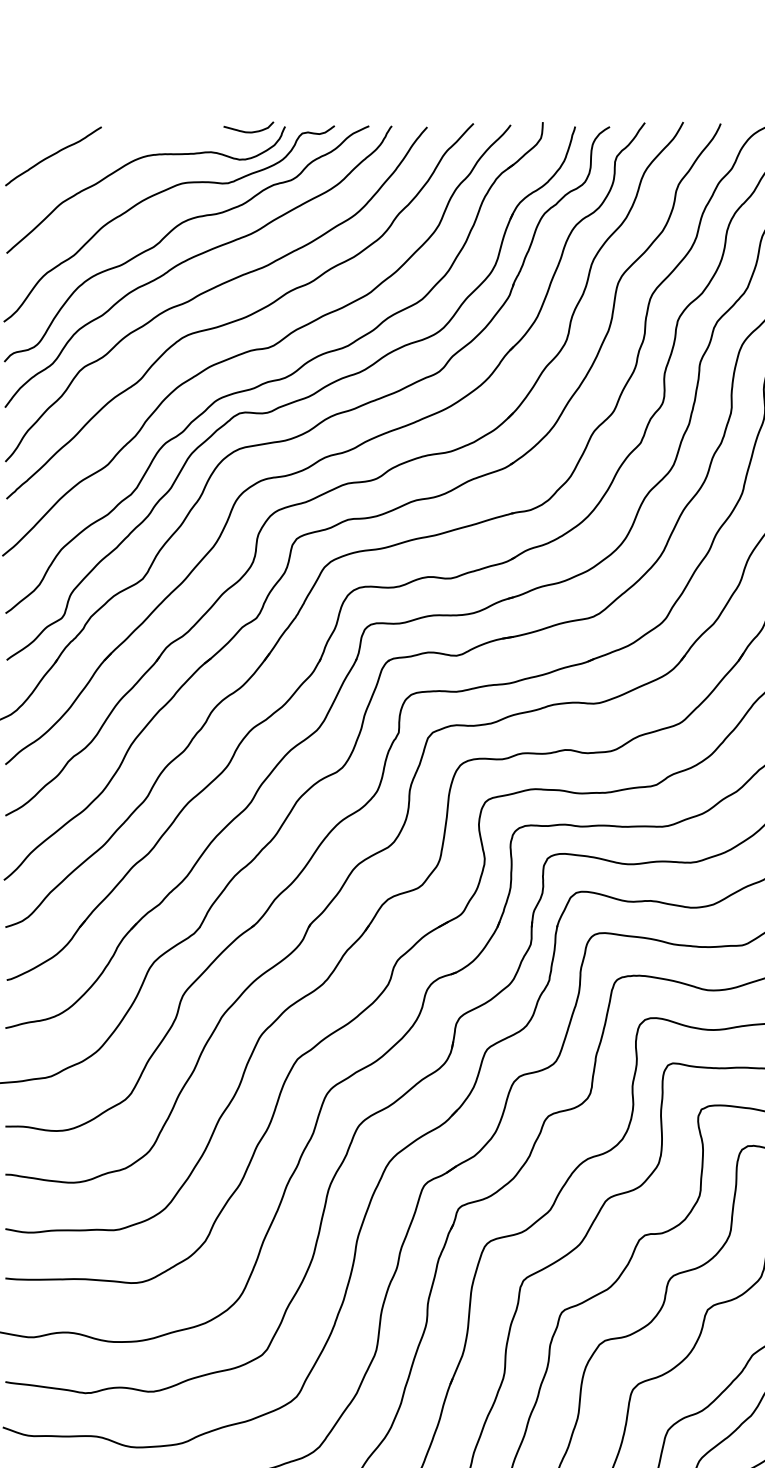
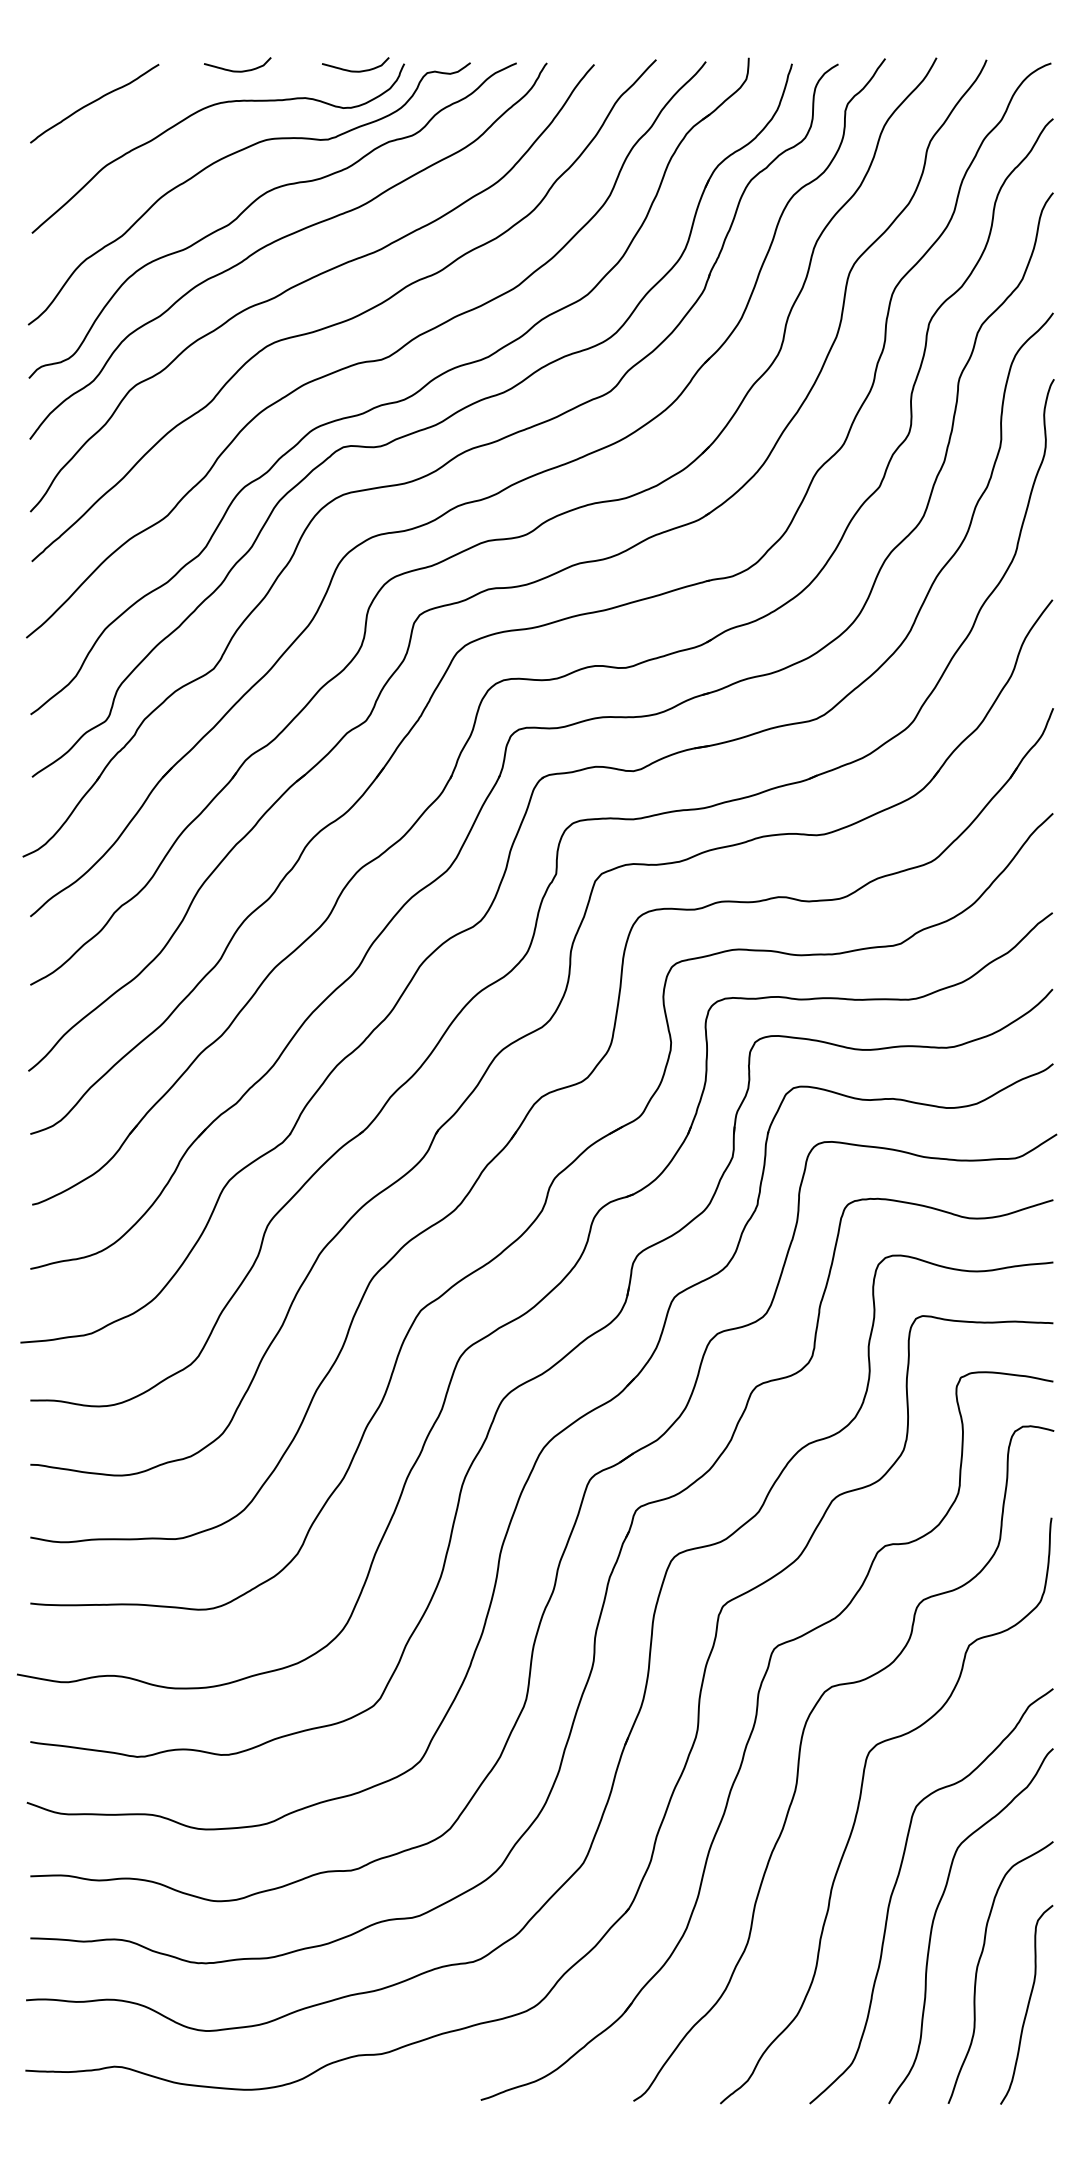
curve: (160, 131) -> (237, 70), added

